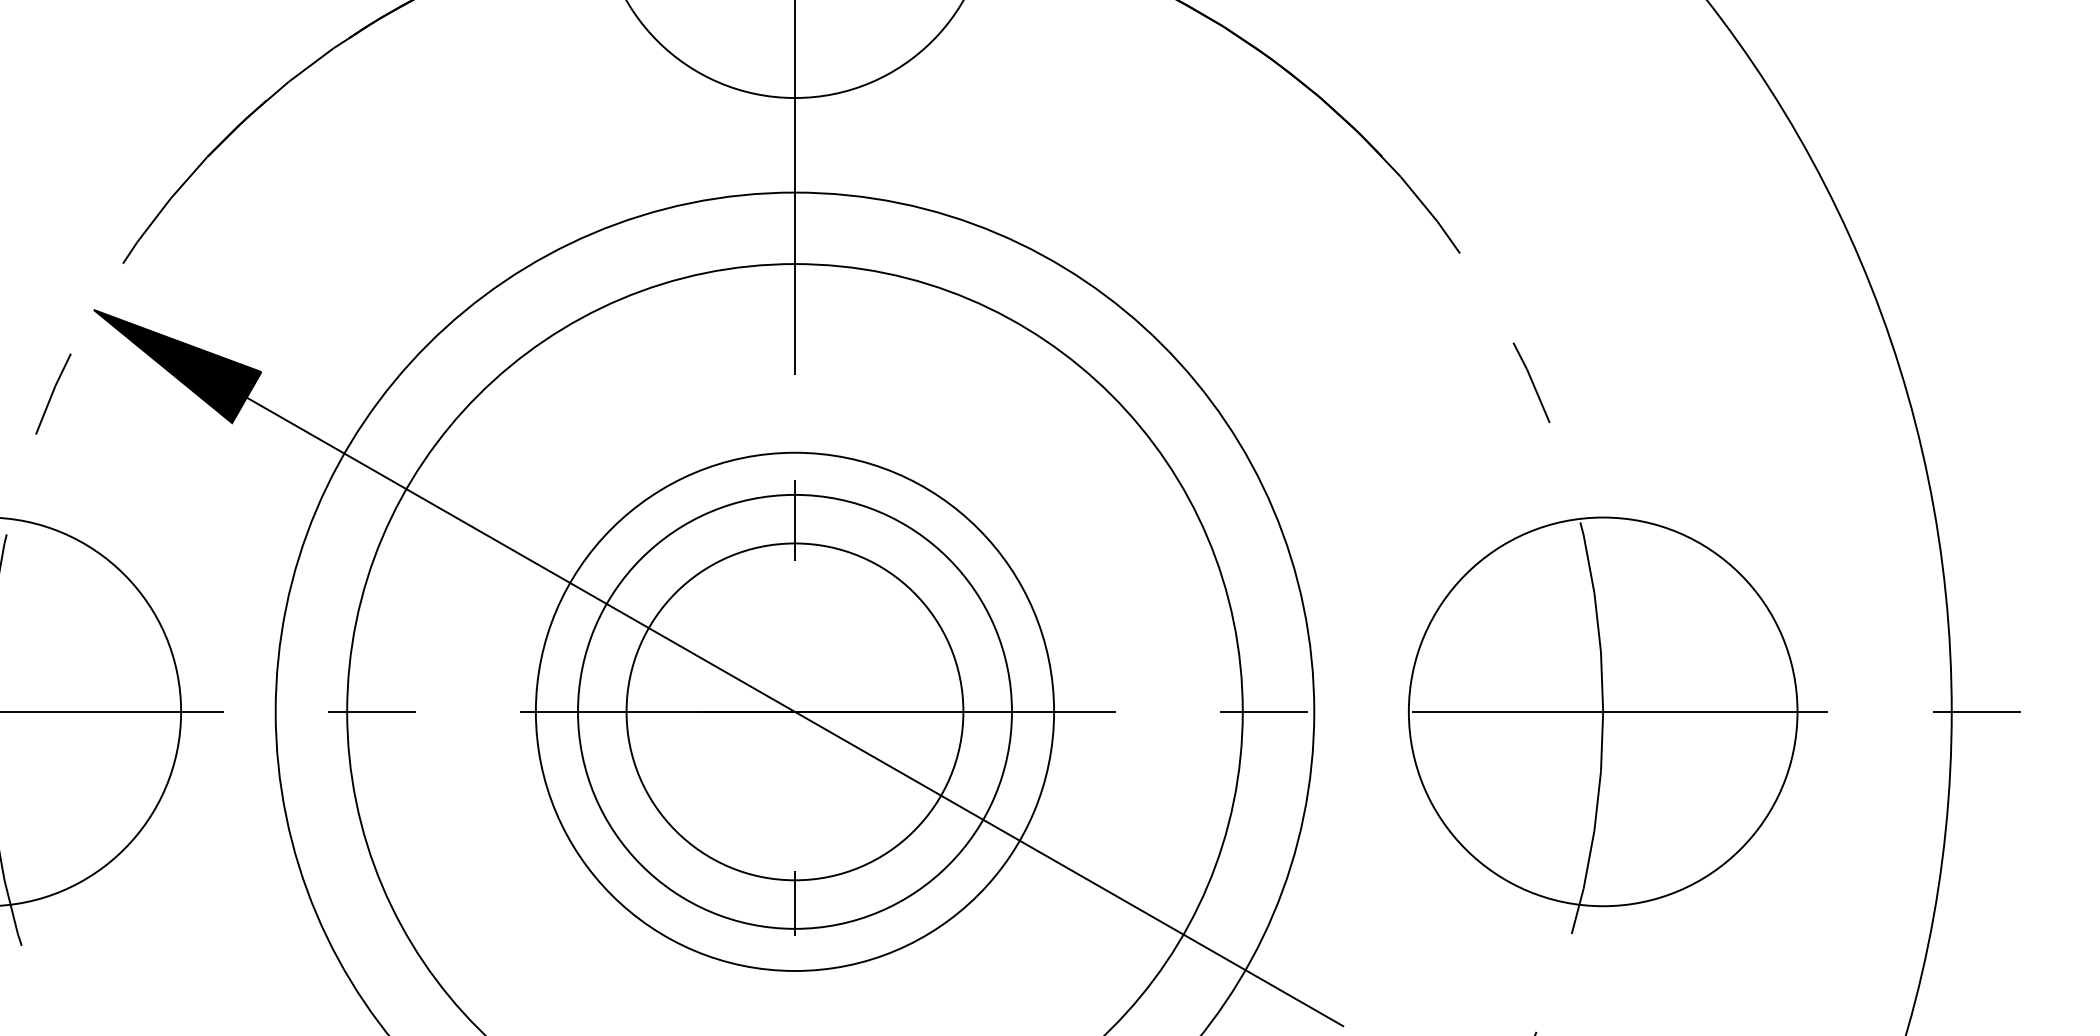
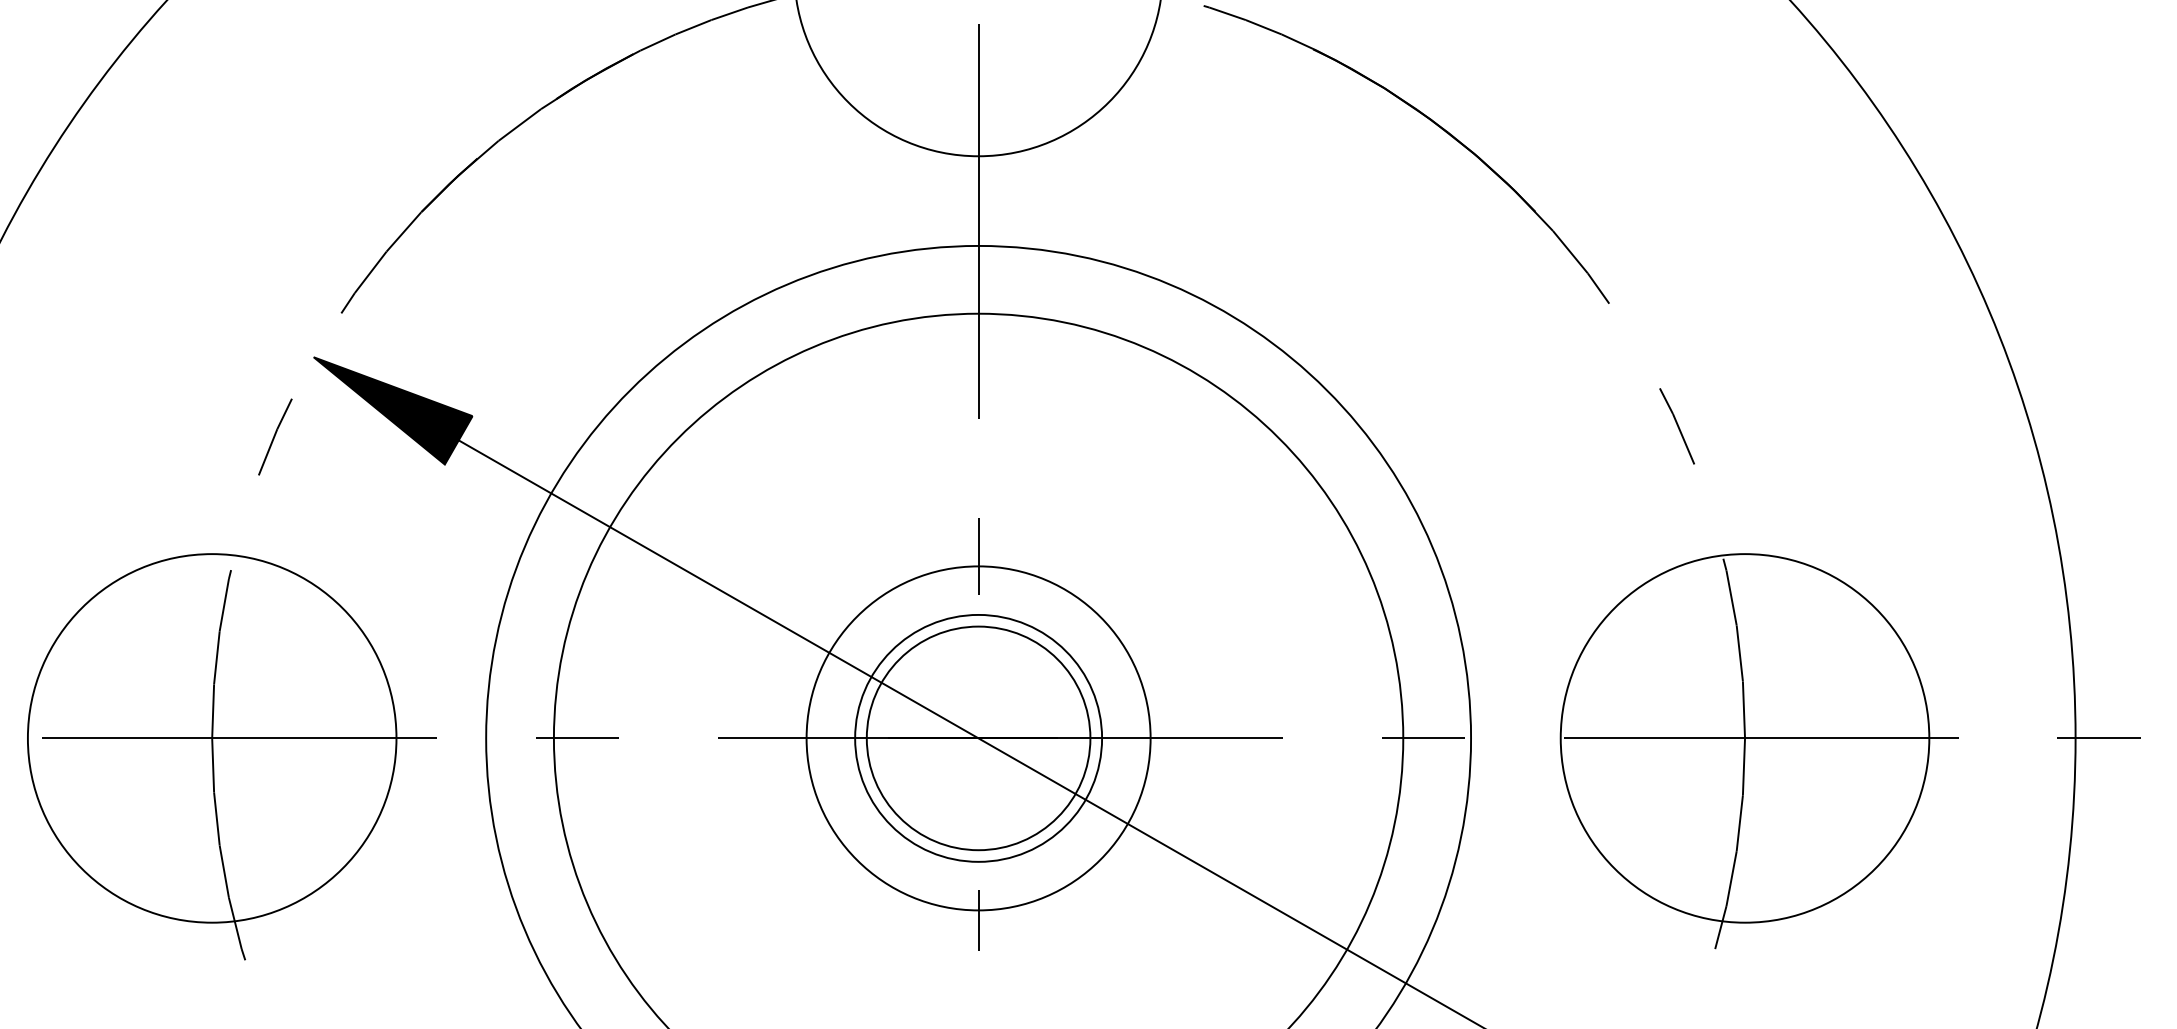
circle: (794, 711) -> (978, 738), size x0.6
circle: (794, 711) -> (978, 738), size x0.7
circle: (794, 711) -> (978, 738), size x0.7

